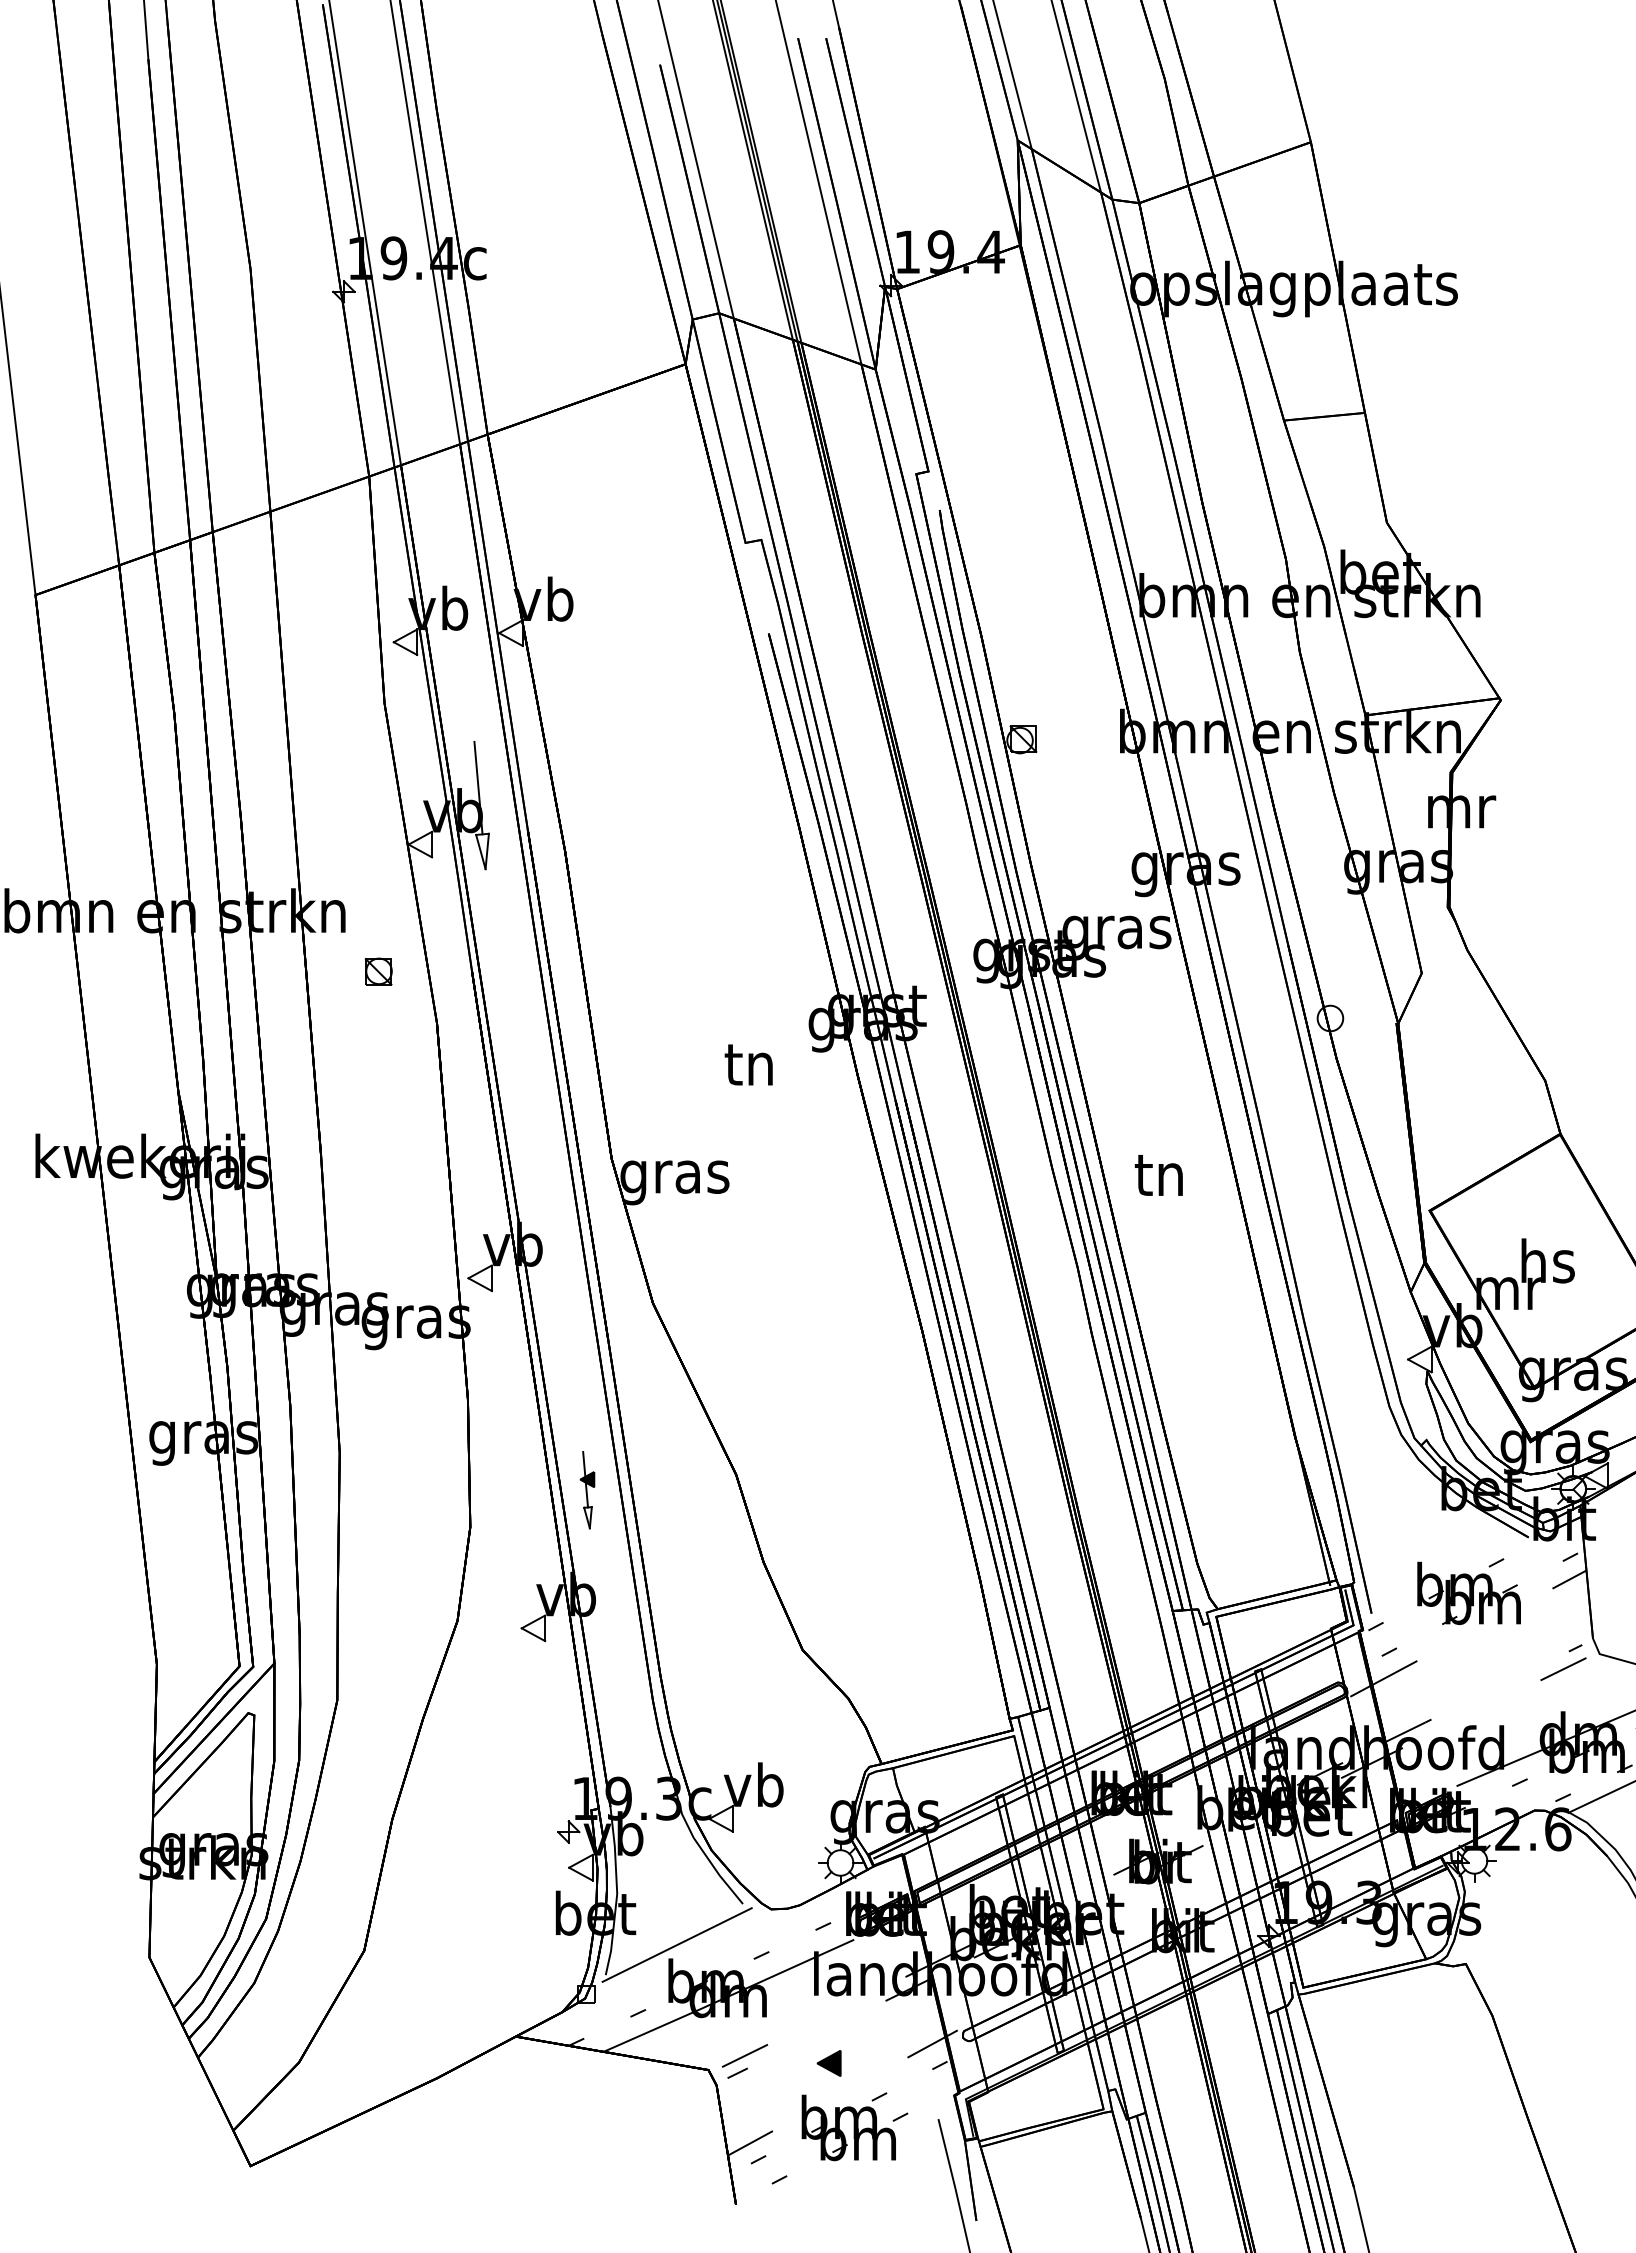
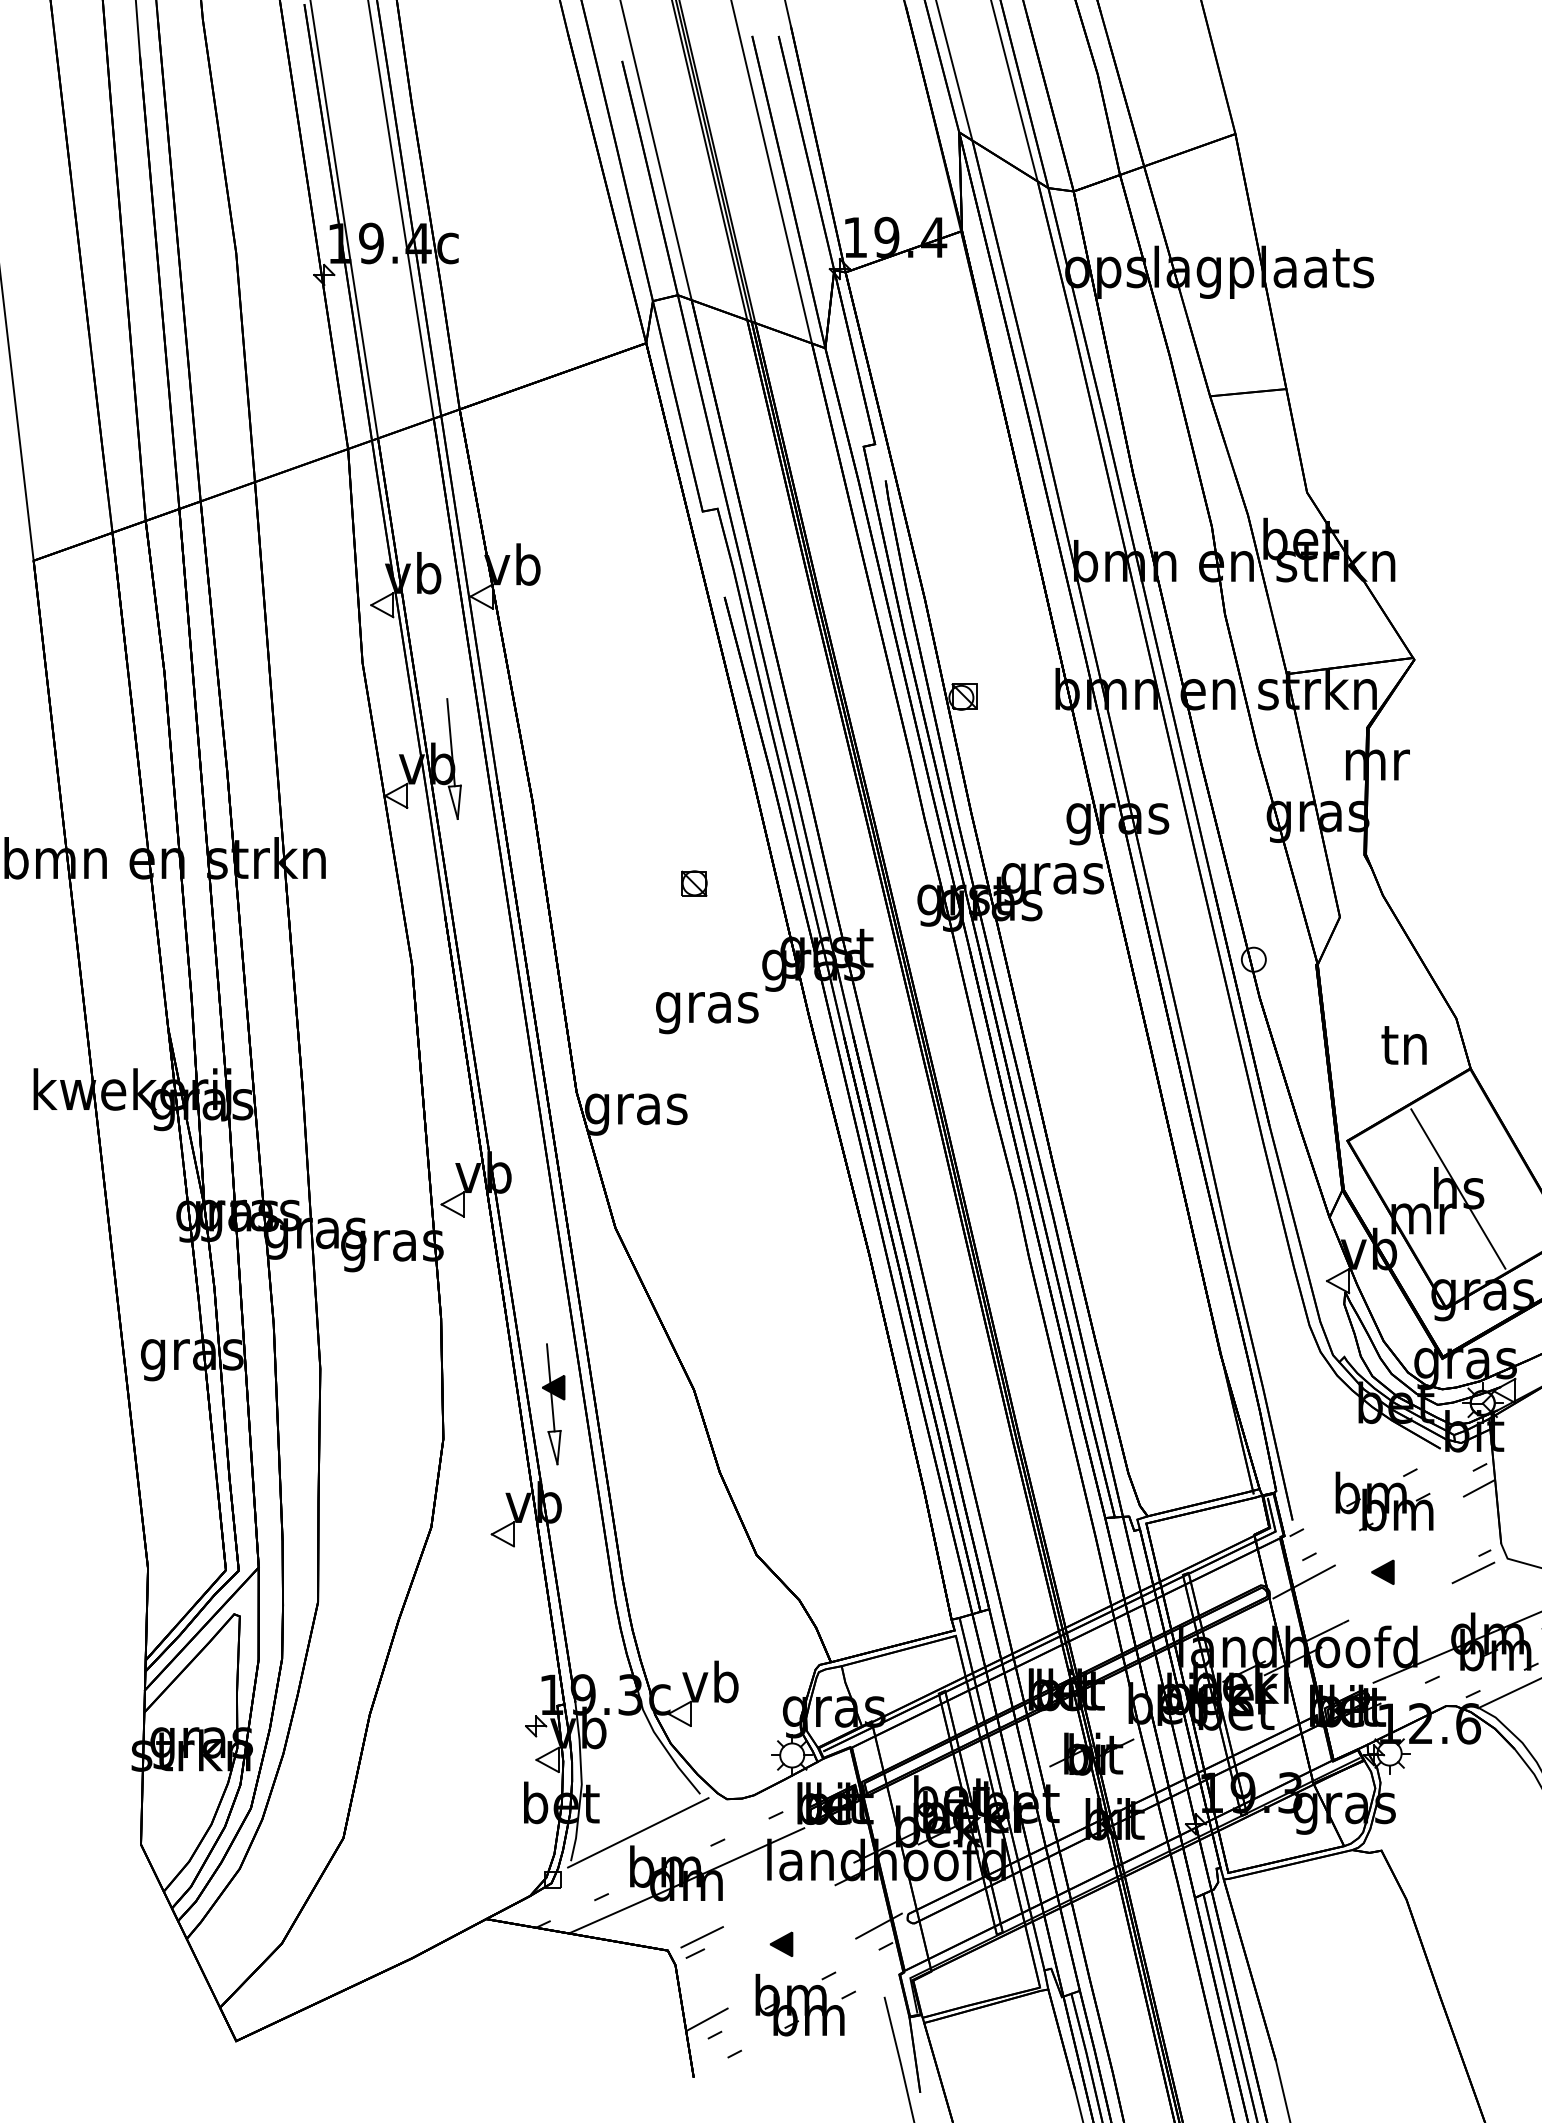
part: (378, 971) -> (694, 883), moved
text: (750, 1070) -> (707, 1008), tn -> gras
text: (1158, 1175) -> (1403, 1045), moved
line: (1547, 1261) -> (1458, 1188), added
part: (587, 1489) -> (553, 1403), size x1.67
part: (1467, 1668) -> (1383, 1572), added

